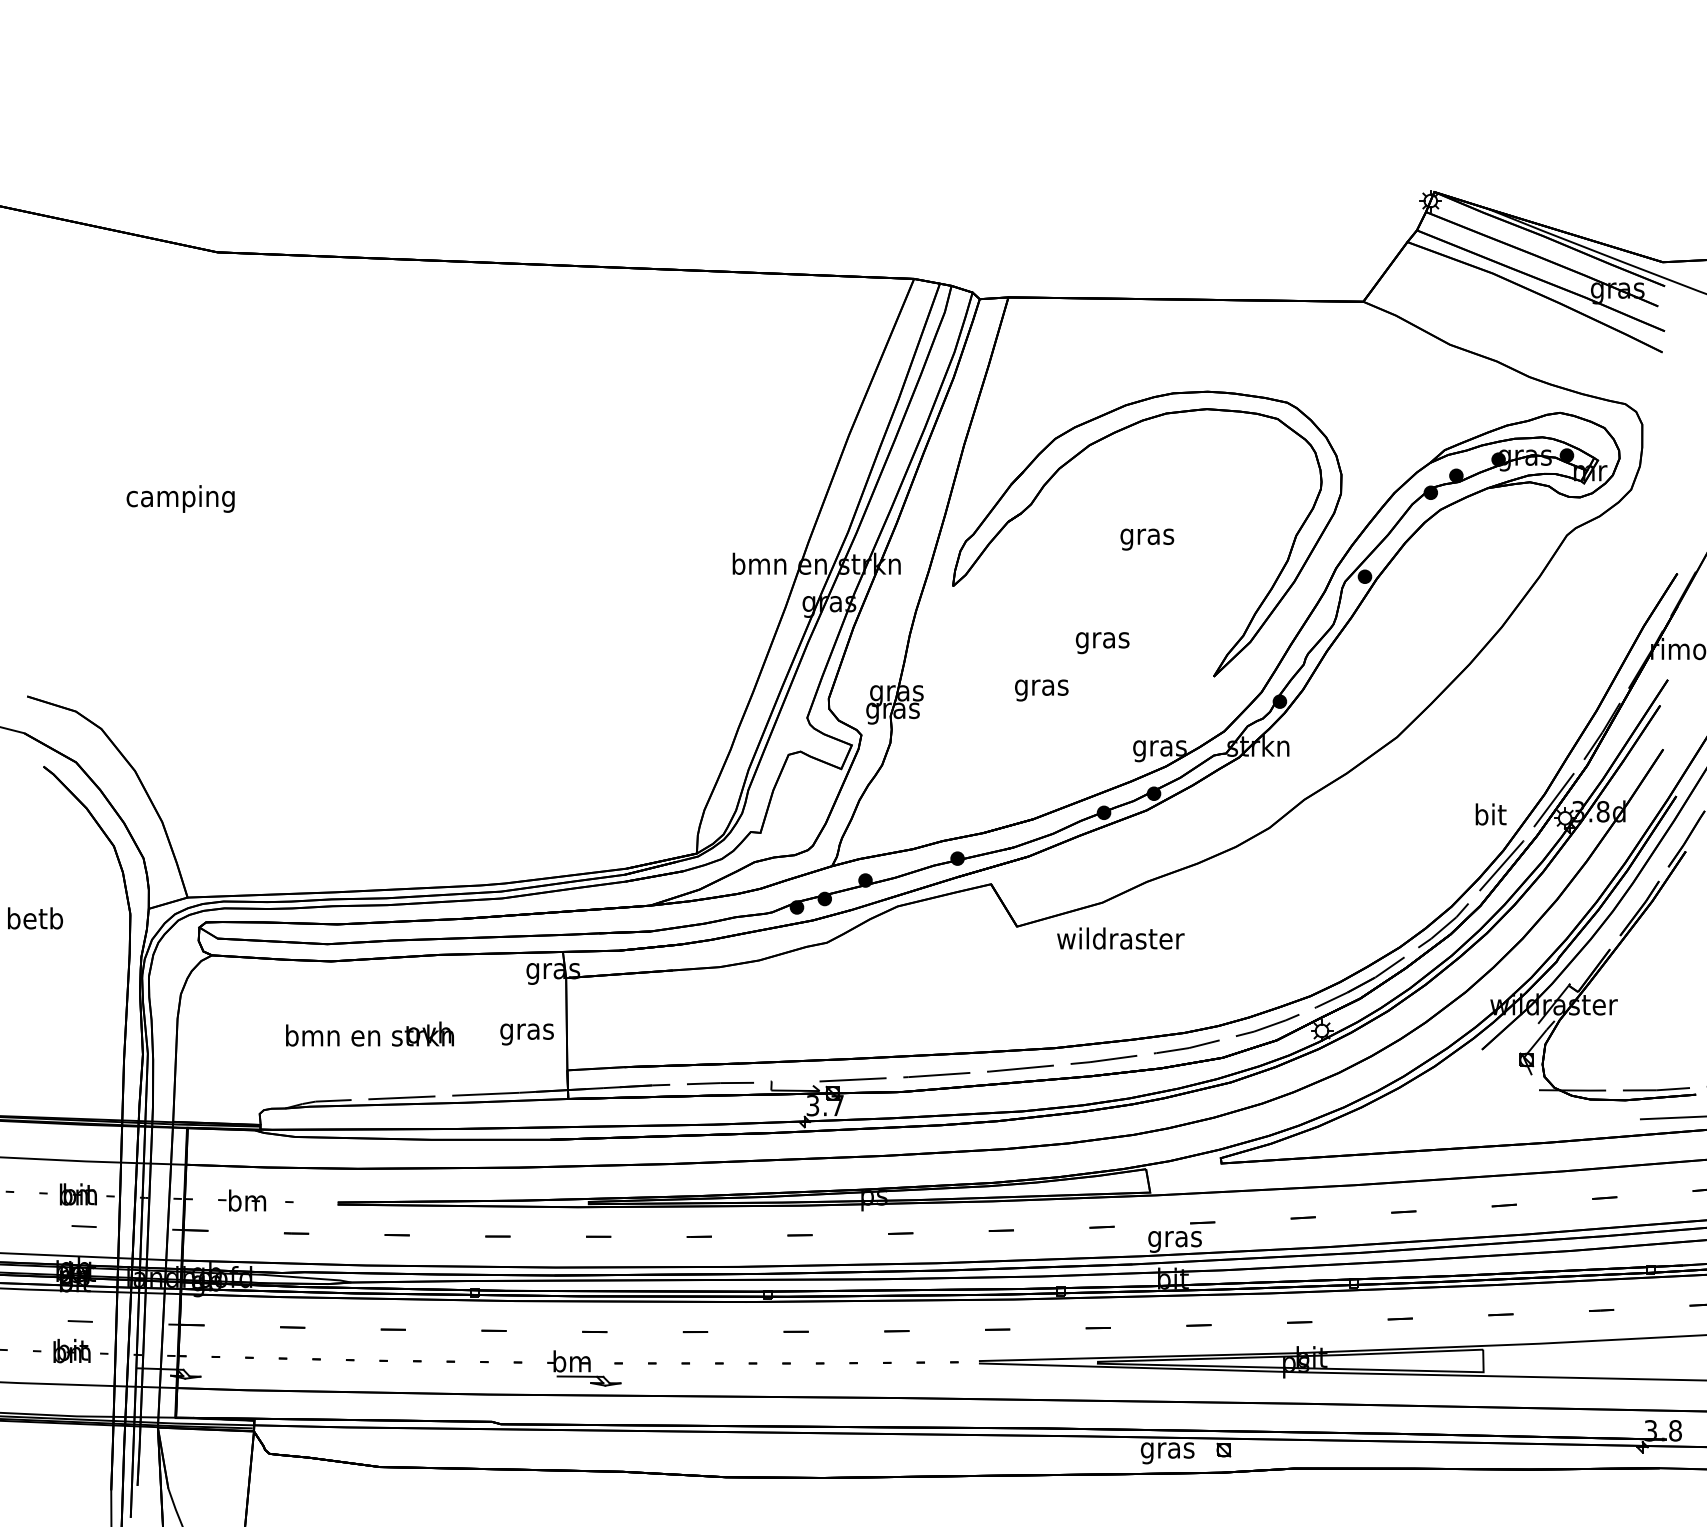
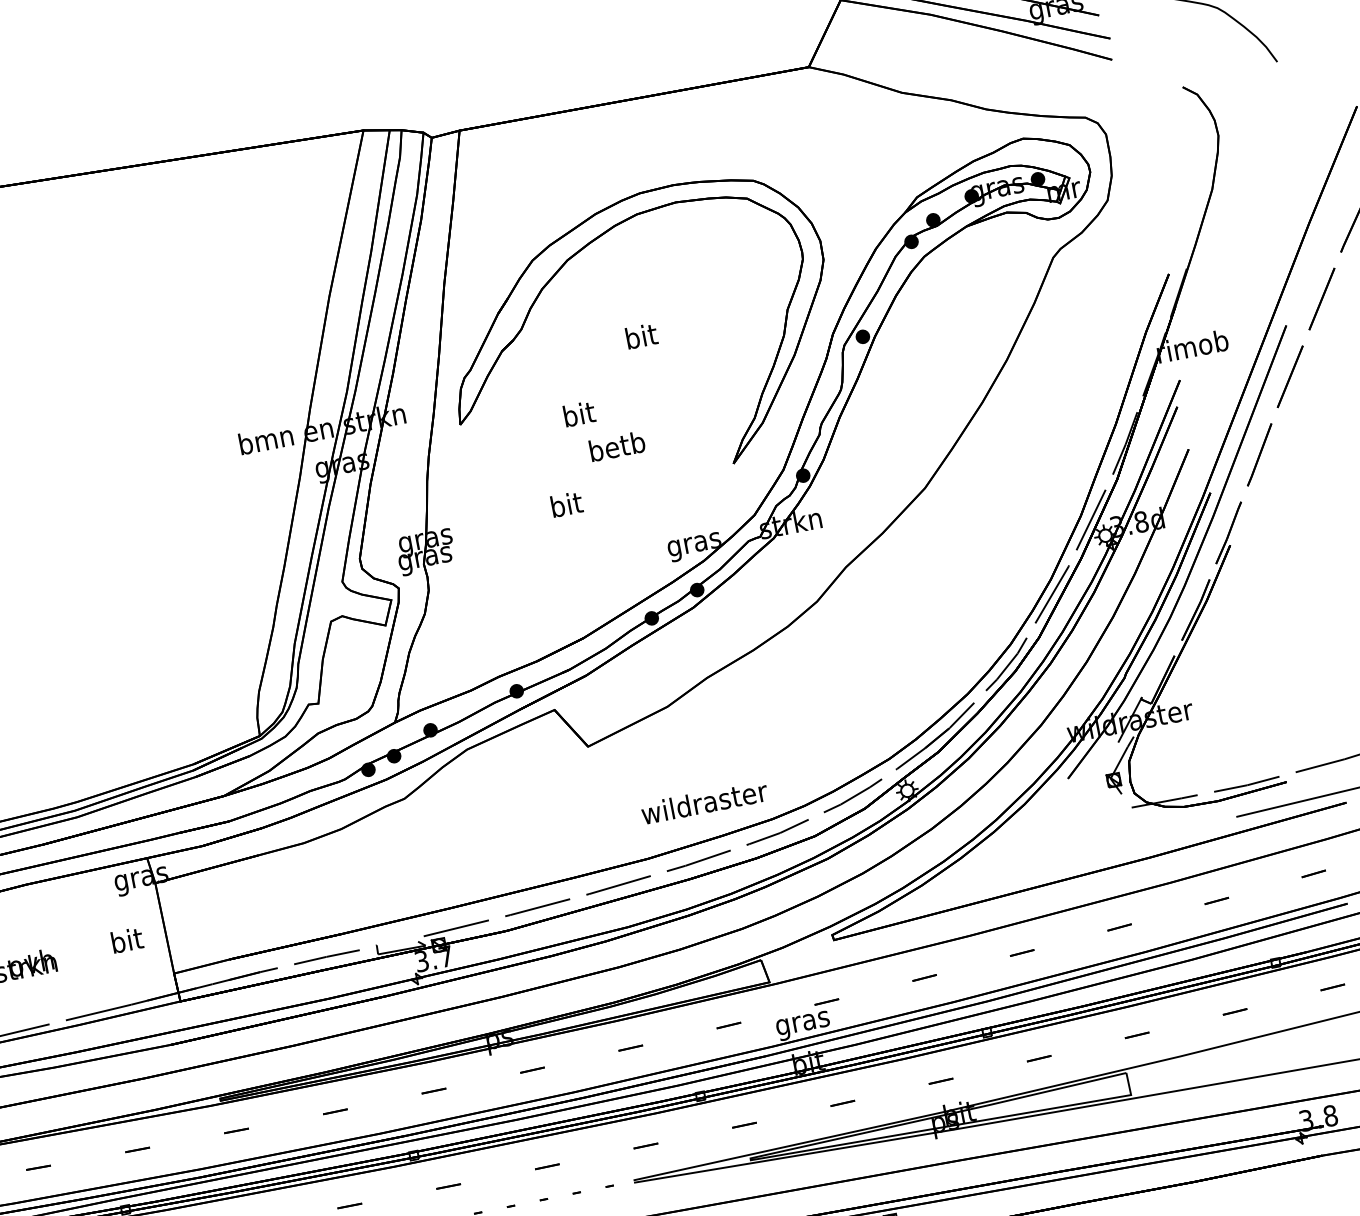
text: (1147, 536) -> (641, 338), gras -> bit
text: (1102, 640) -> (617, 449), gras -> betb
text: (1041, 687) -> (566, 507), gras -> bit
text: (1490, 814) -> (578, 414), moved
text: (1120, 938) -> (704, 802), moved
text: (526, 1031) -> (126, 943), gras -> bit

